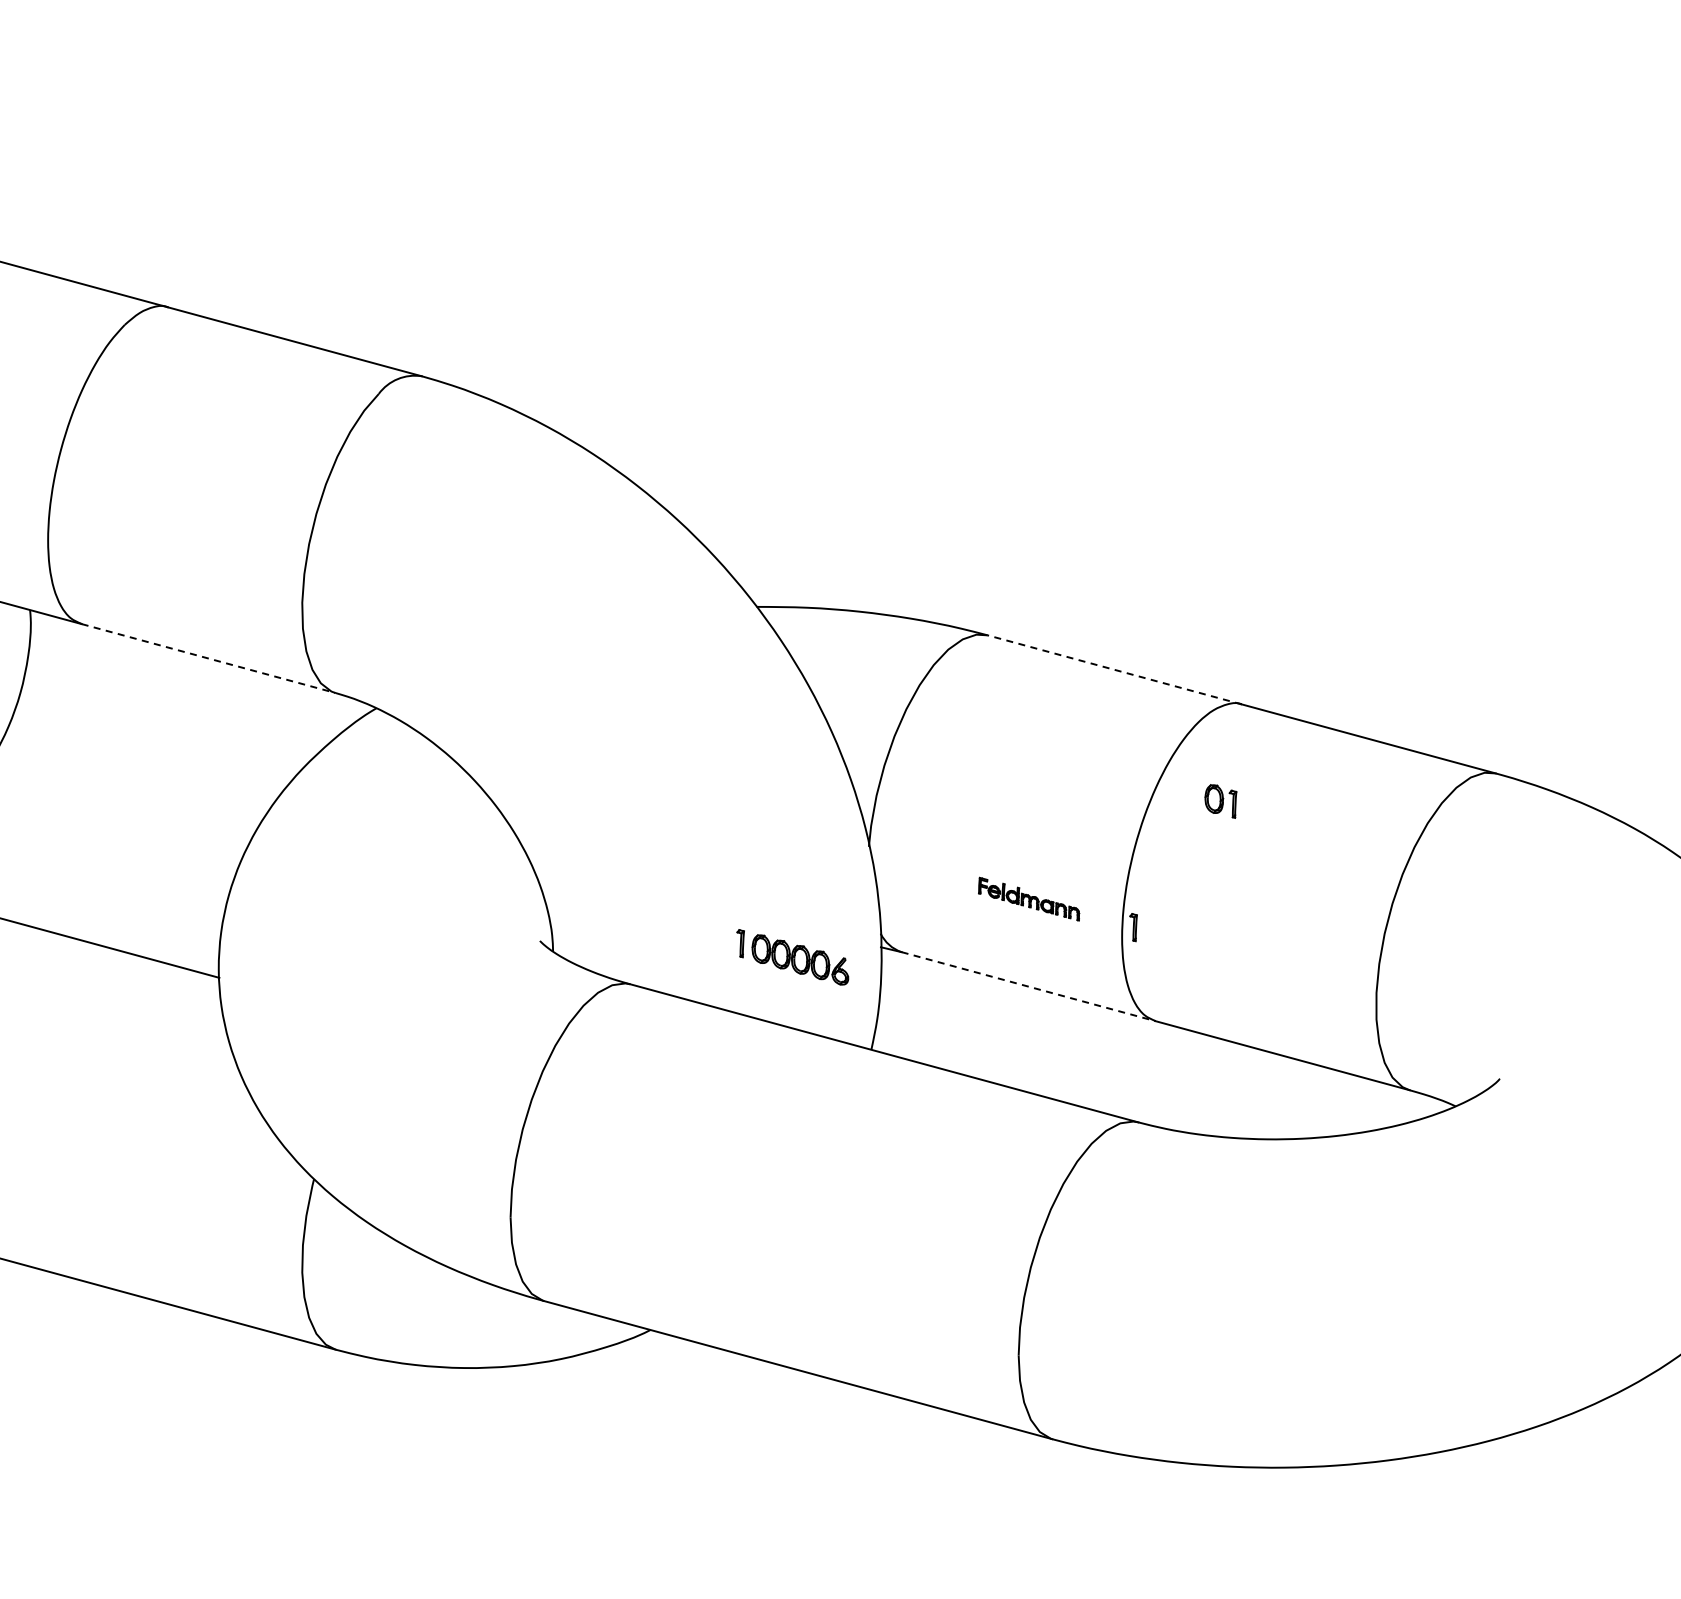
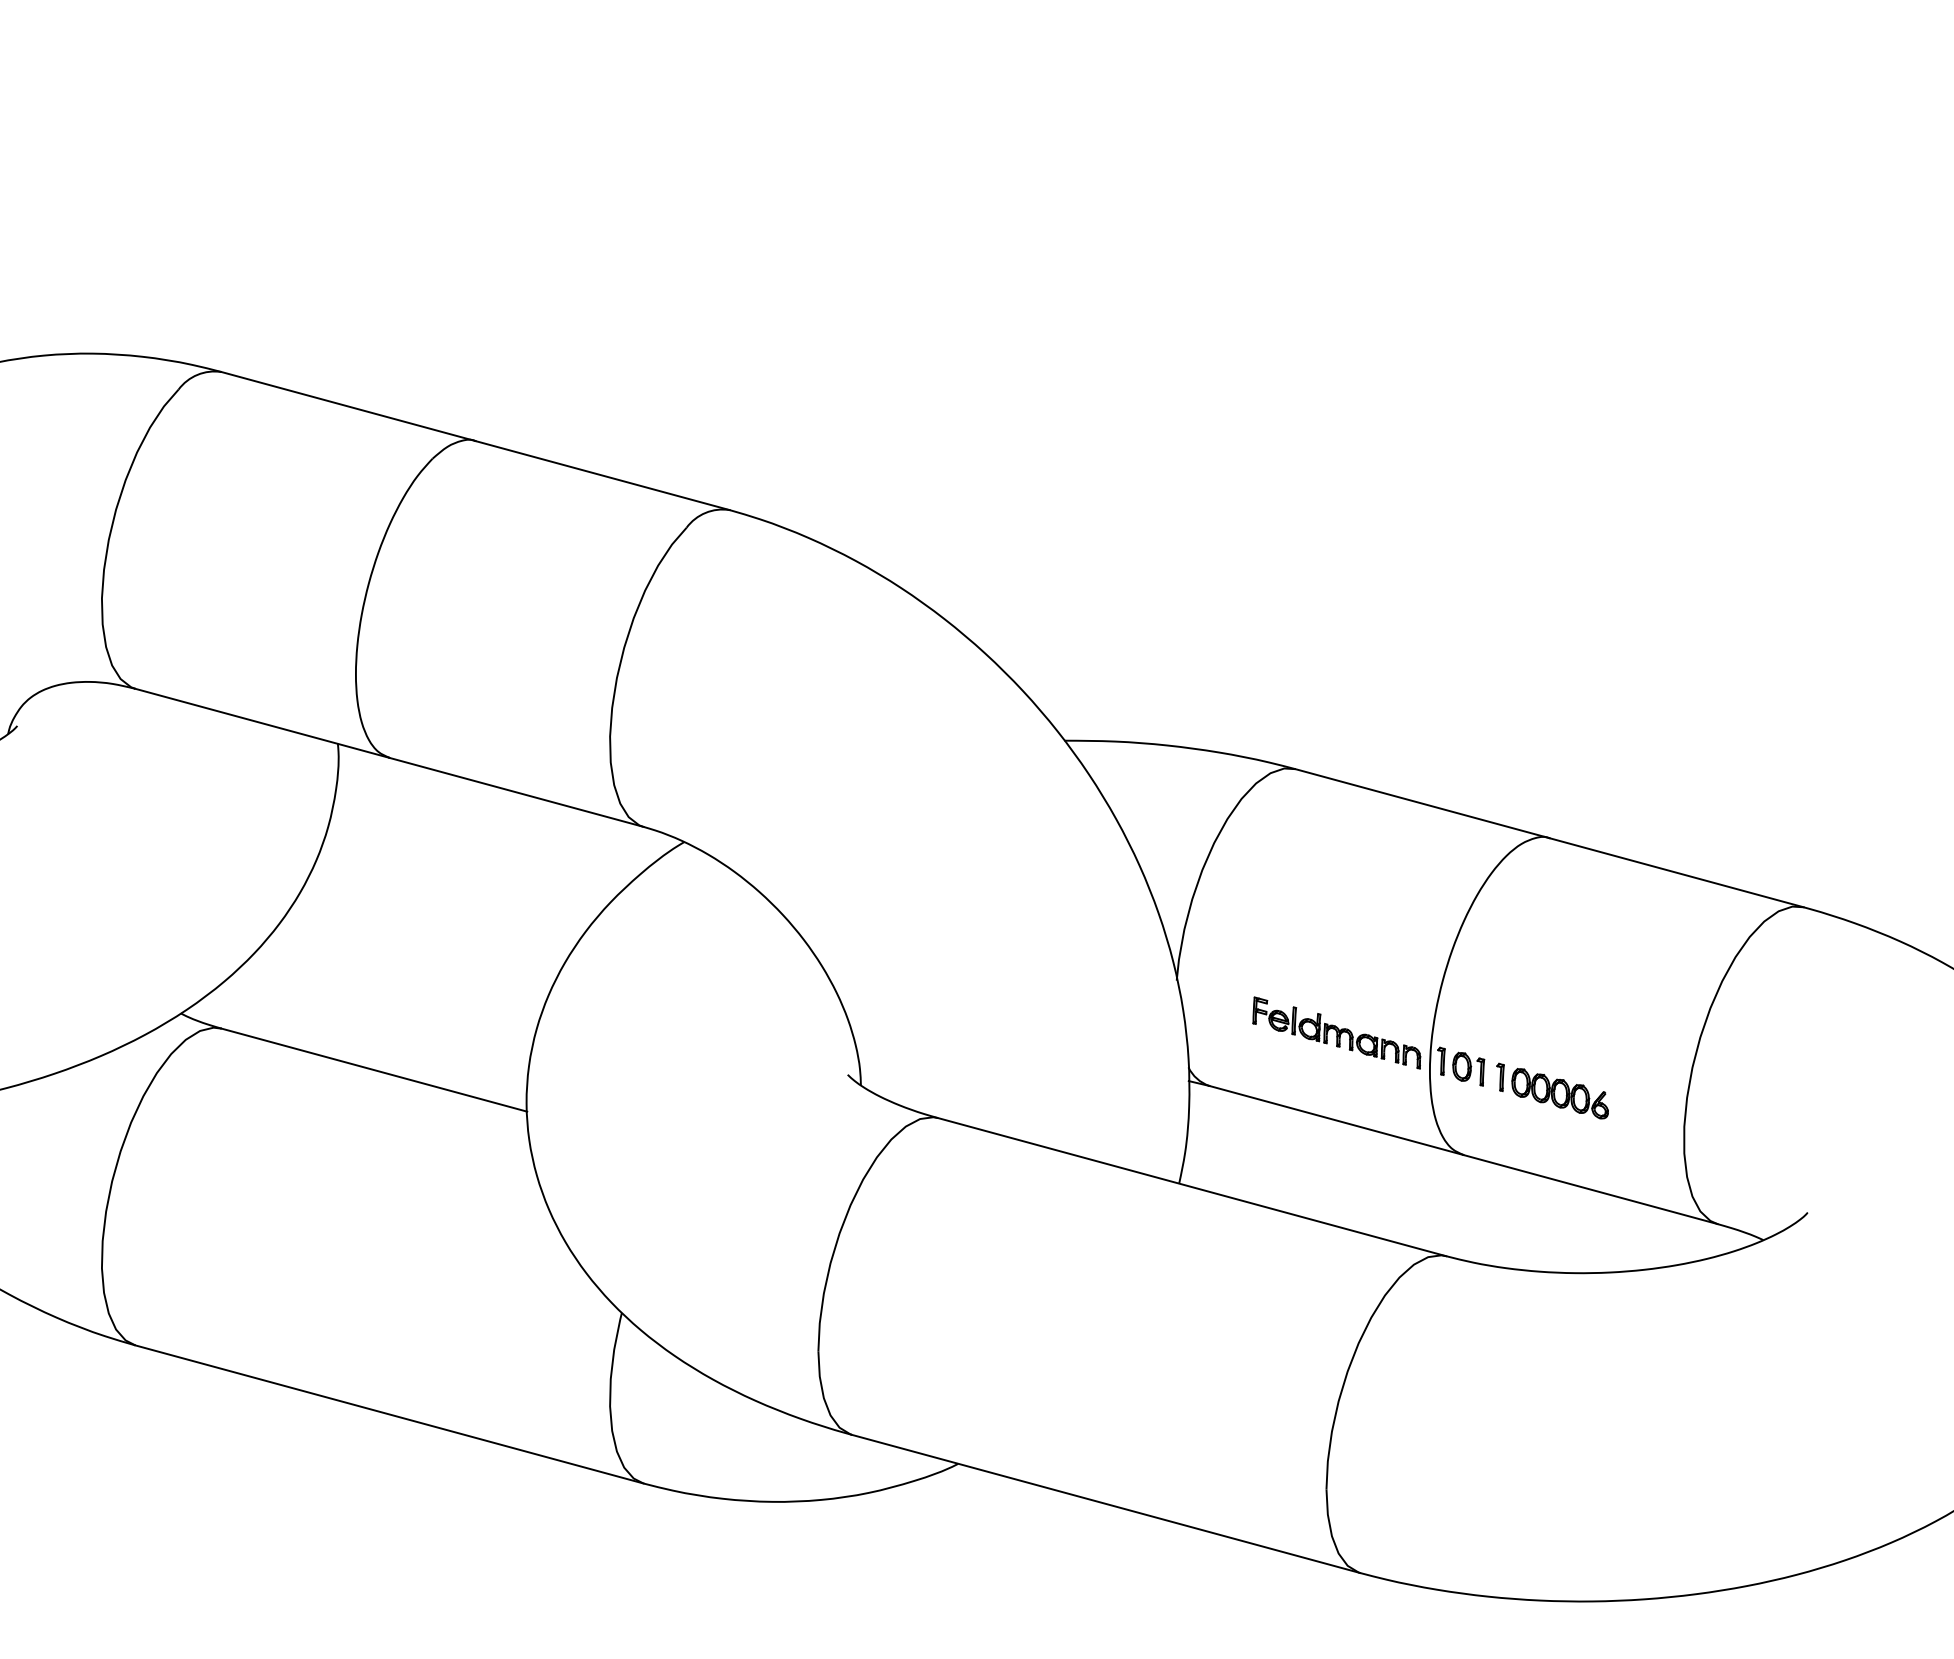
line: (208, 658) -> (516, 792), dashed -> solid
line: (1114, 669) -> (1422, 803), dashed -> solid
part: (1220, 800) -> (1468, 1068), moved
part: (1028, 898) -> (1336, 1032), size x1.67
part: (792, 956) -> (1552, 1090), moved
line: (1028, 986) -> (1336, 1120), dashed -> solid

